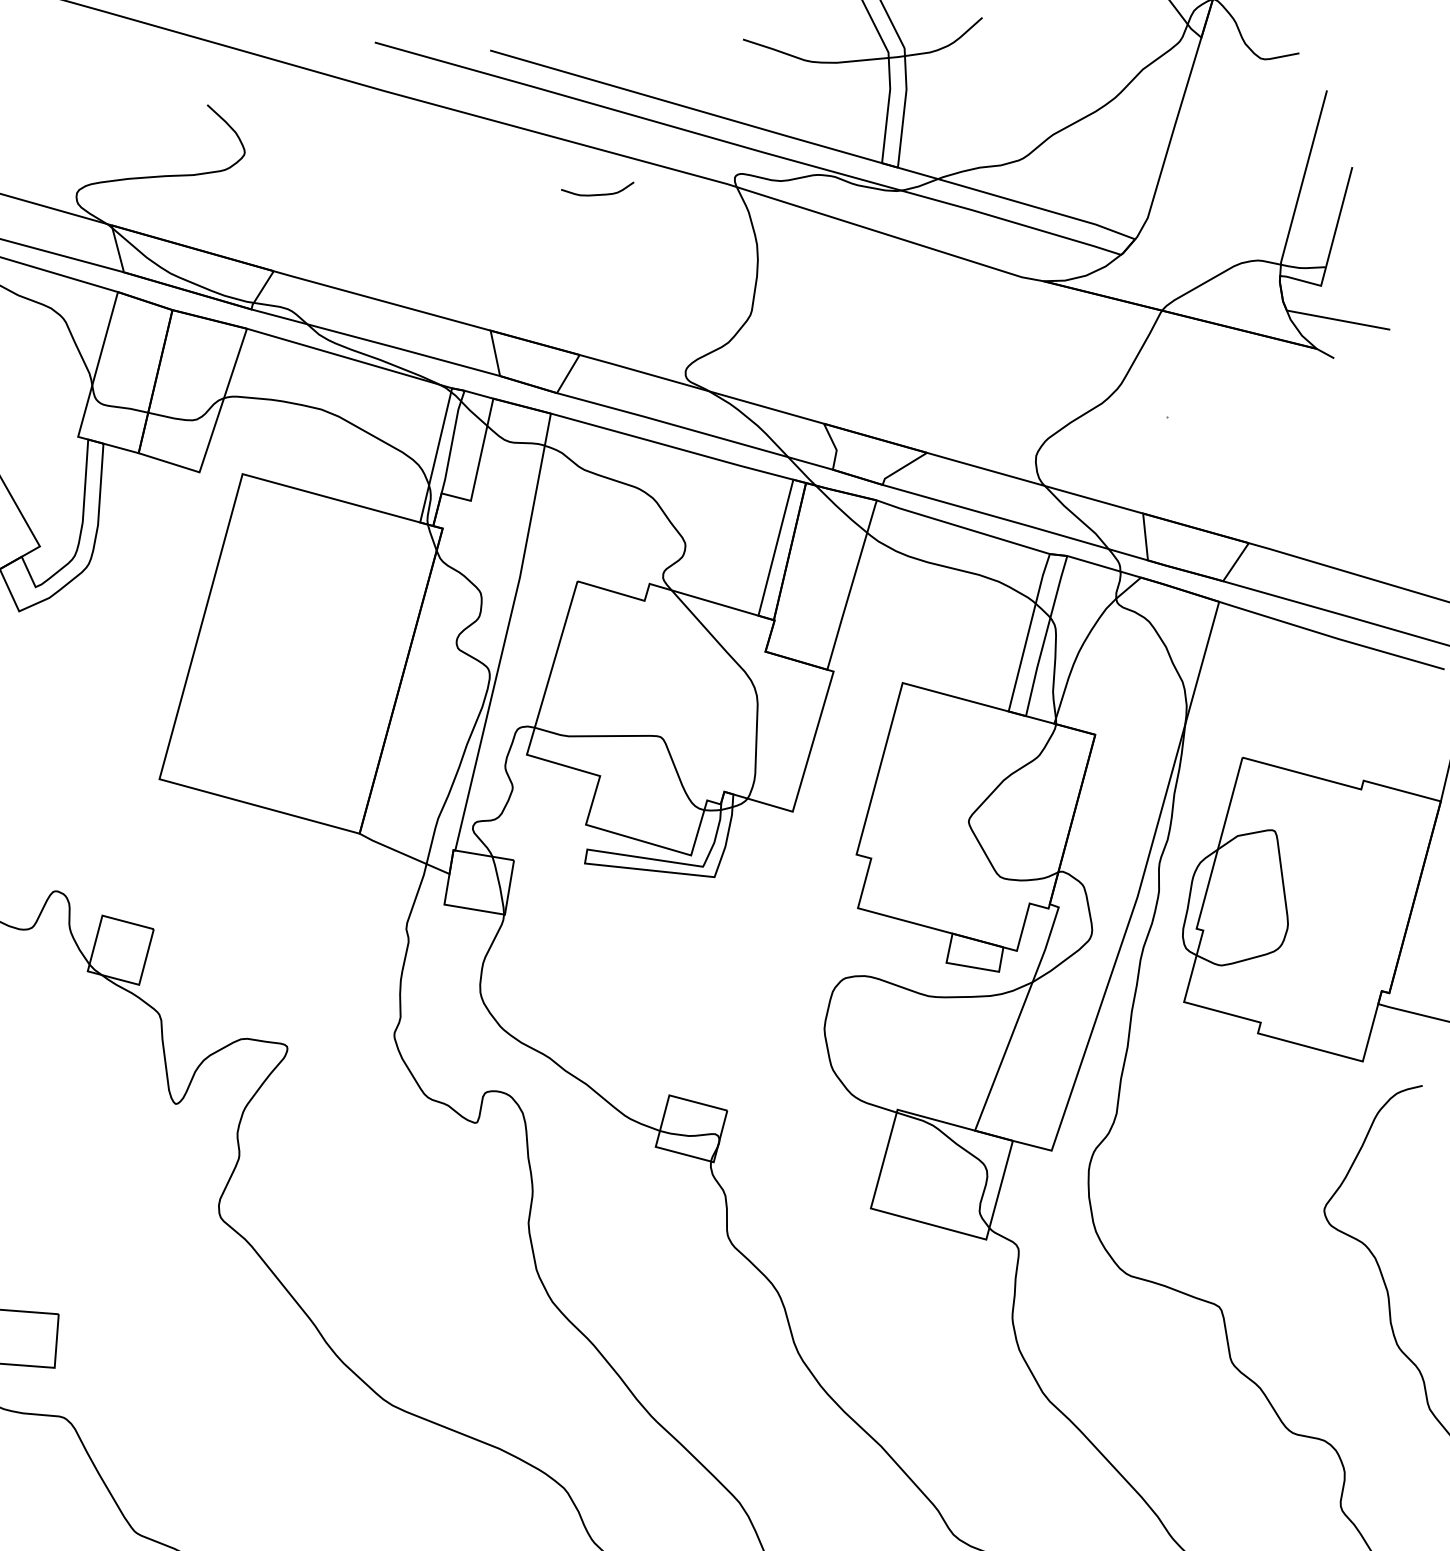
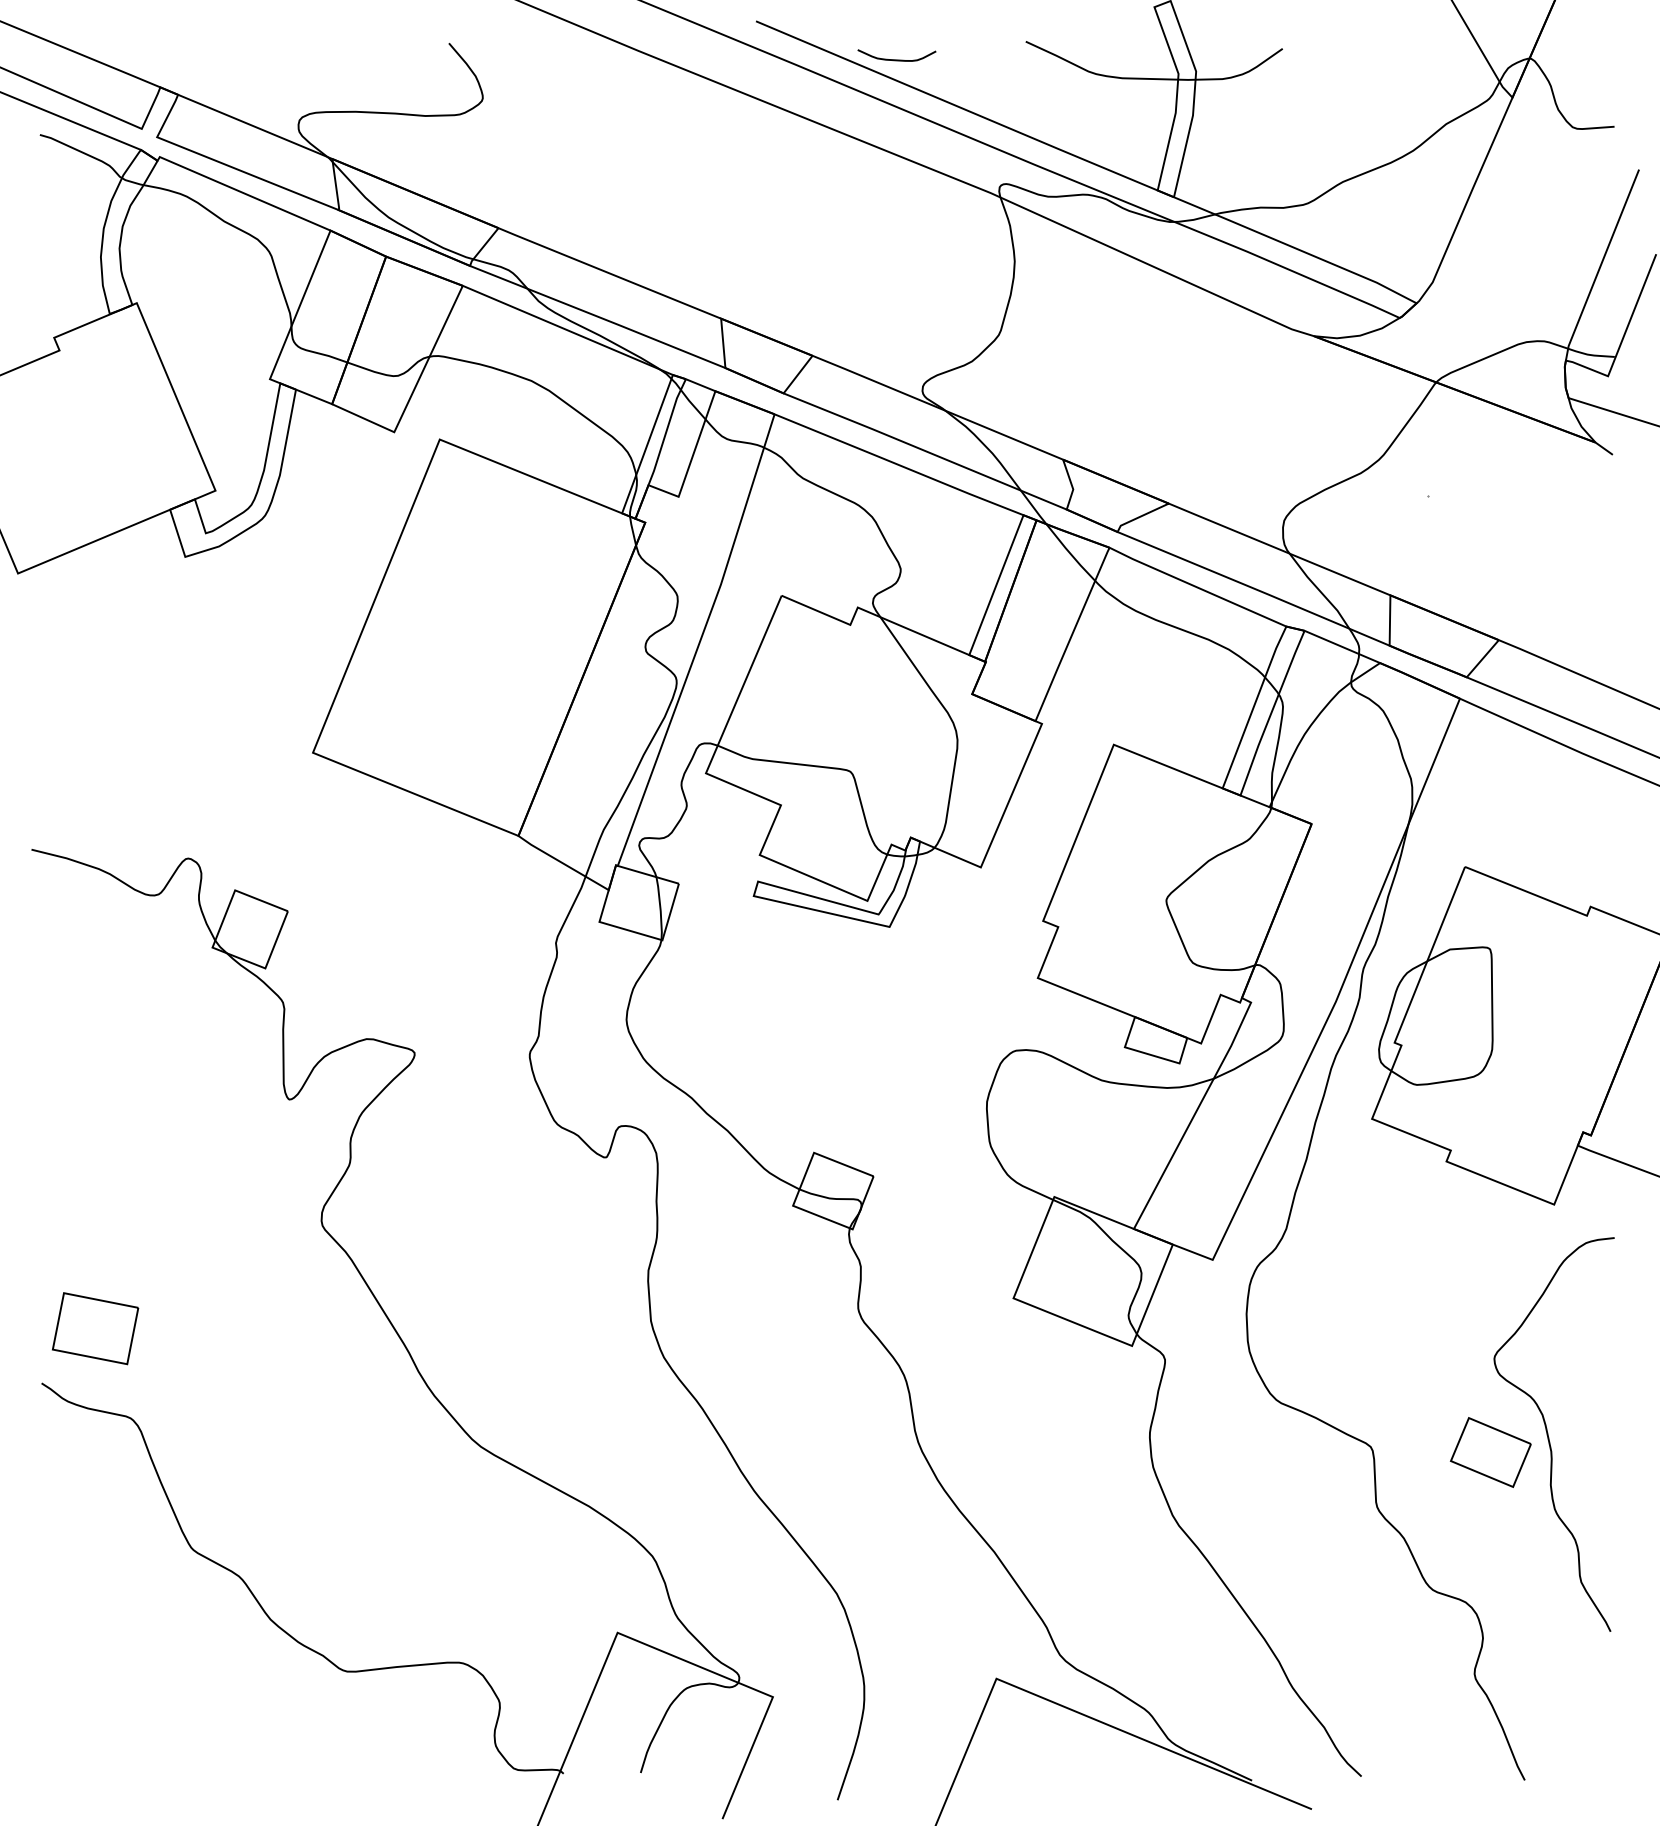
curve: (598, 194) -> (896, 59), moved
part: (1331, 1298) -> (1490, 1452), added

